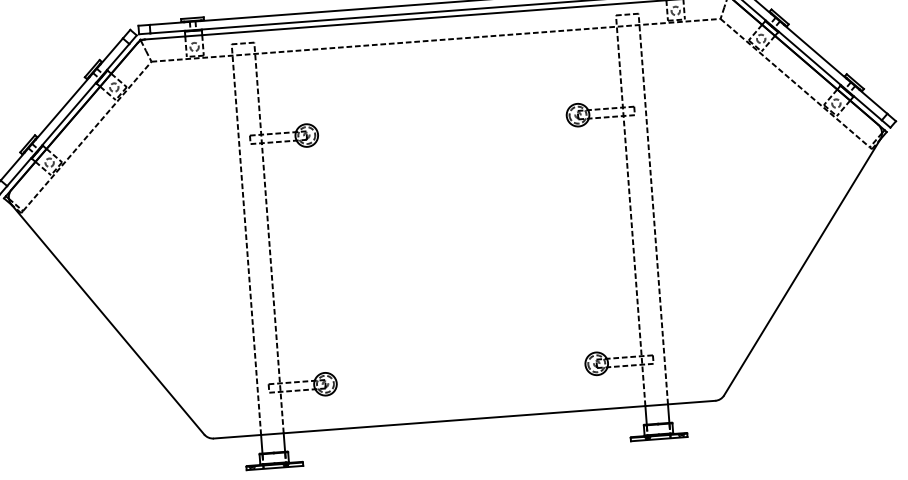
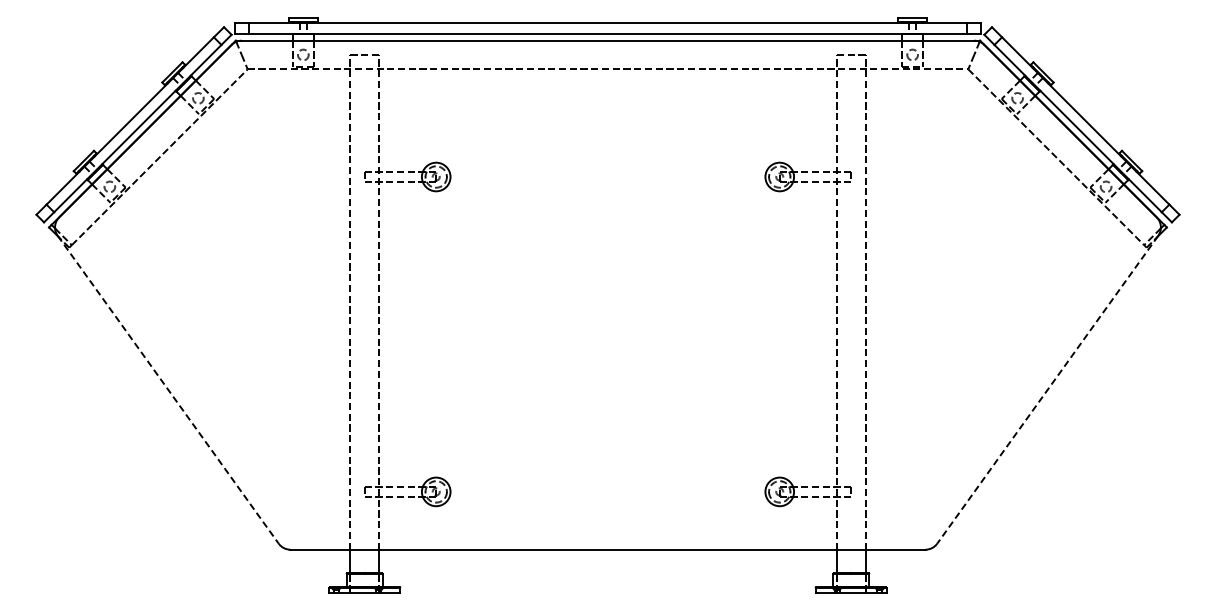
line: (802, 267) -> (1047, 389), solid -> dashed
line: (107, 319) -> (168, 389), solid -> dashed

